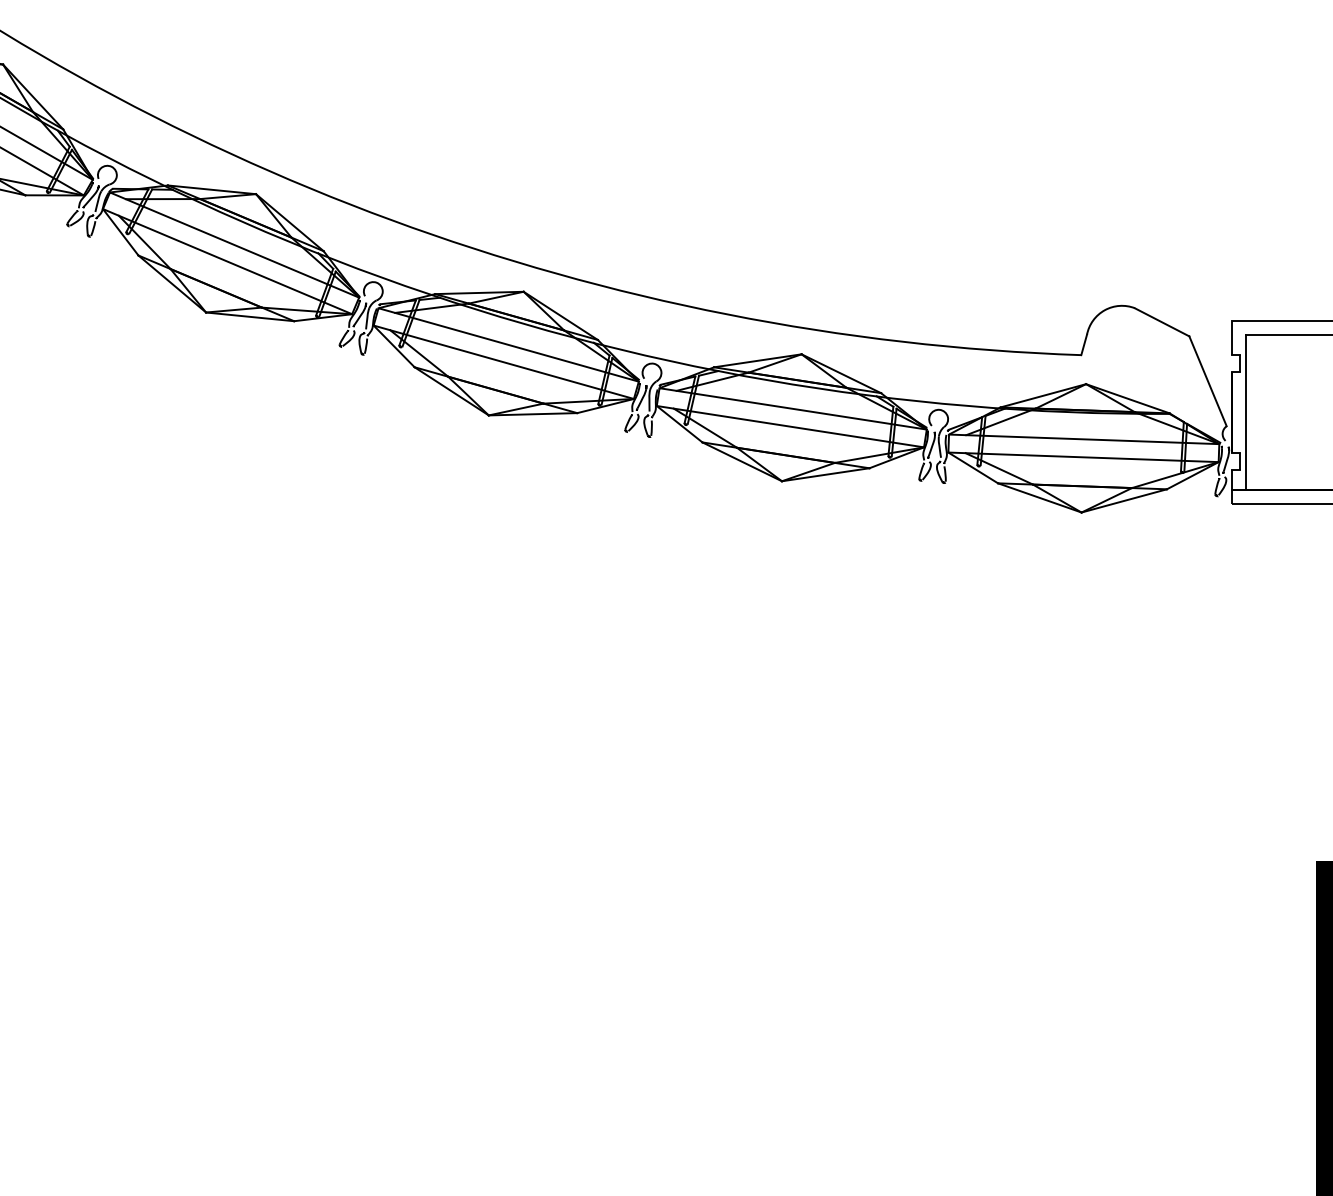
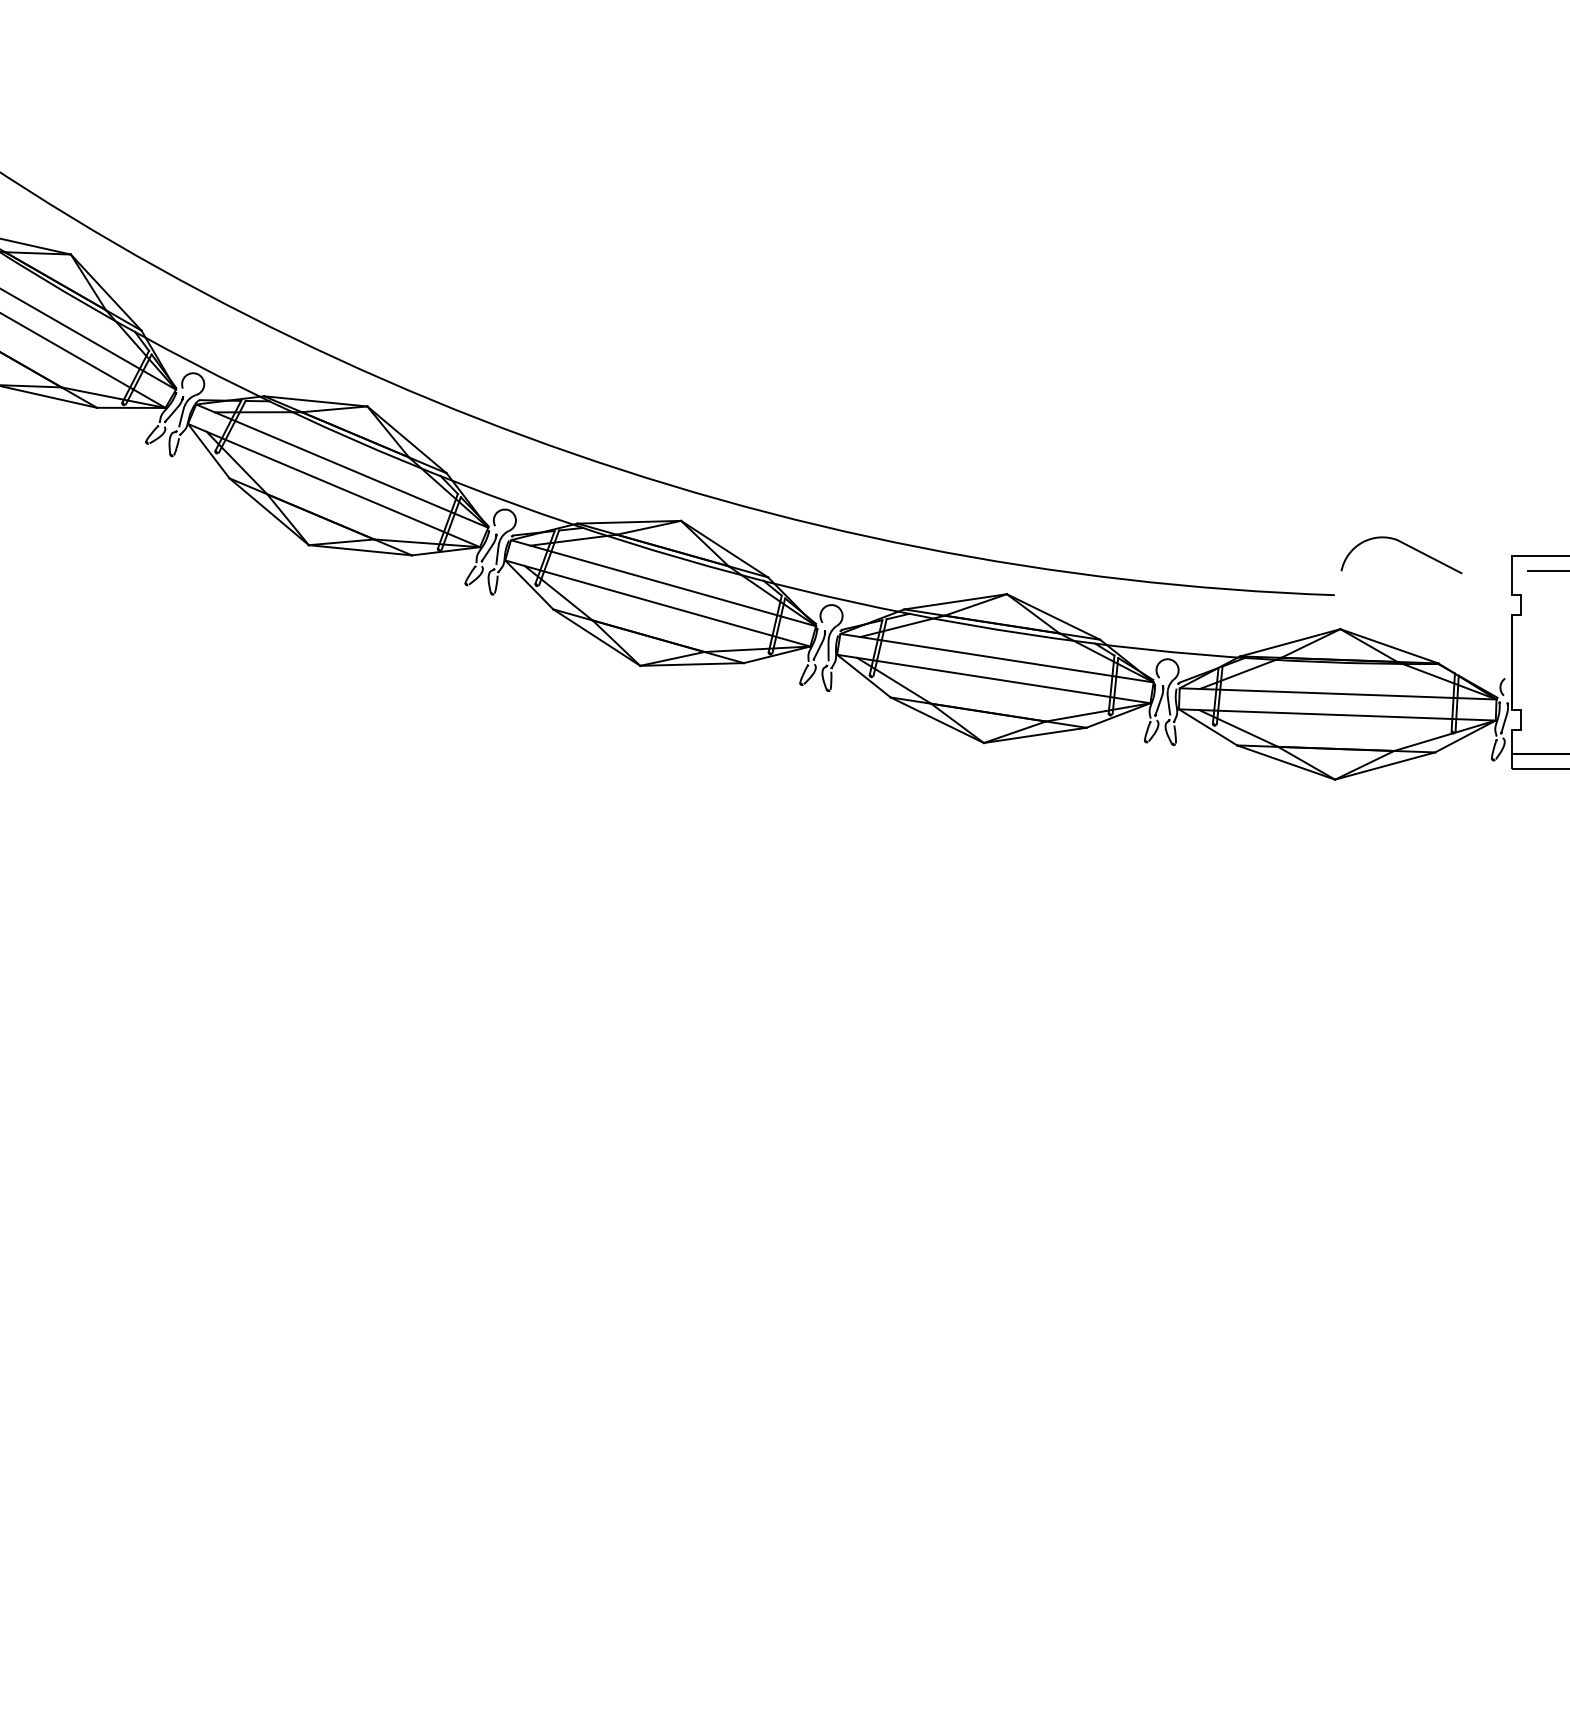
line: (1083, 345) -> (1337, 583), removed
line: (1208, 381) -> (1483, 625), removed
line: (1245, 412) -> (1527, 662), removed

